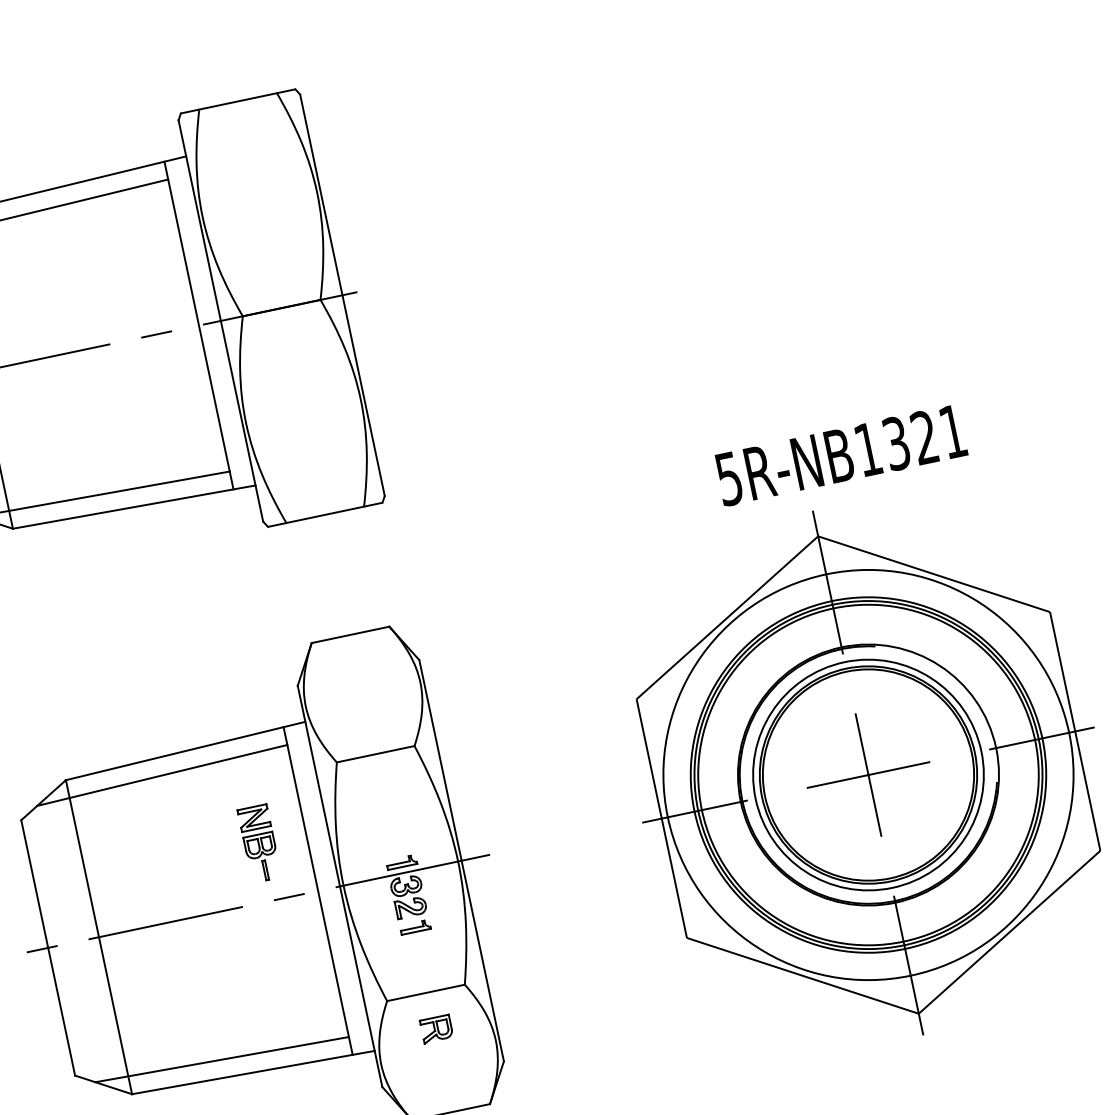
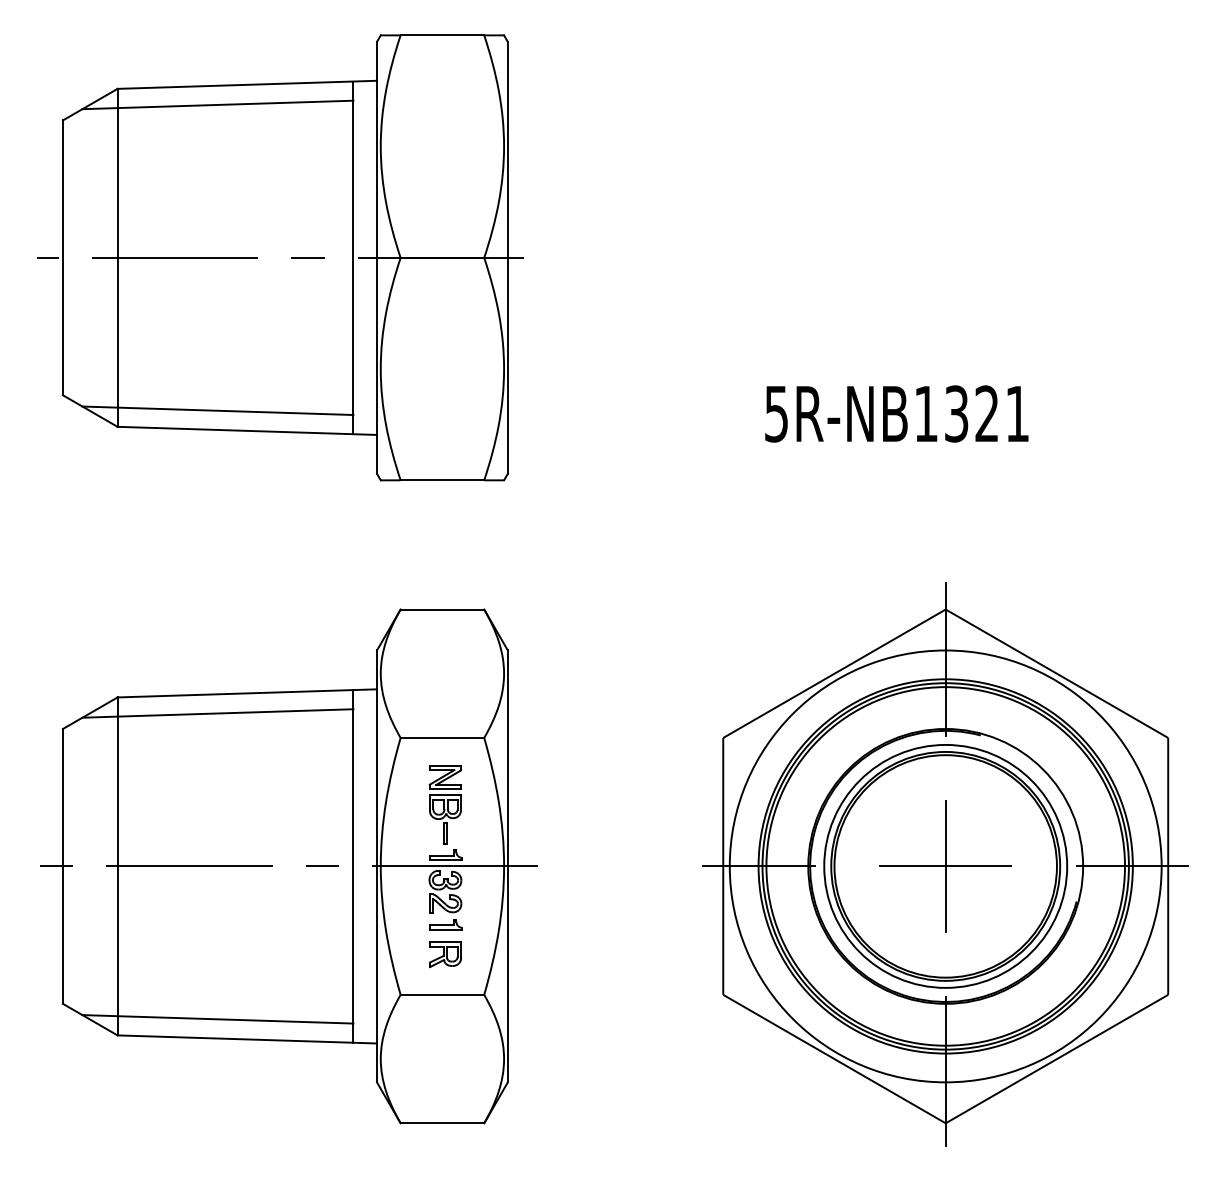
text: (840, 454) -> (896, 413), moved
part: (259, 843) -> (445, 804), moved
part: (436, 1029) -> (445, 954), moved

